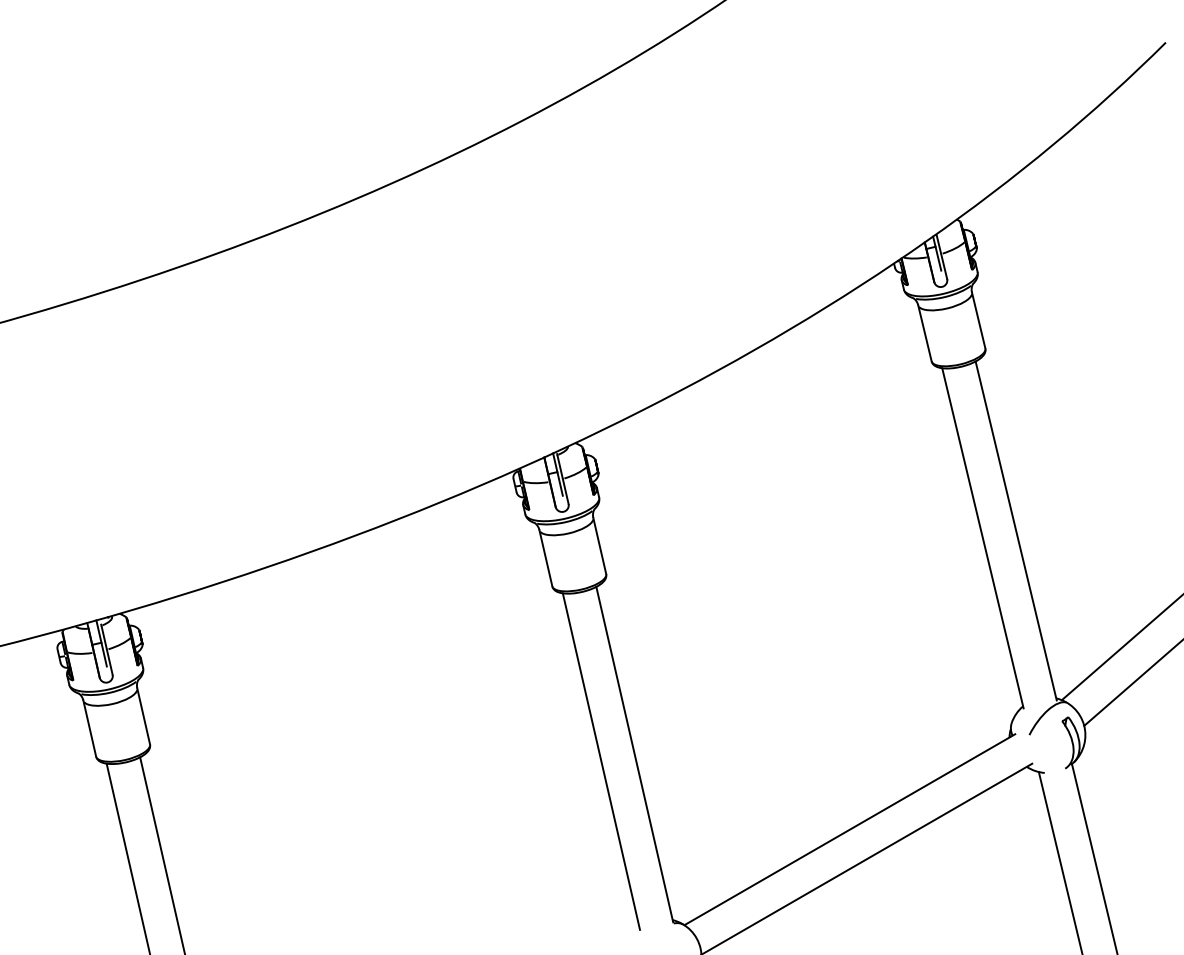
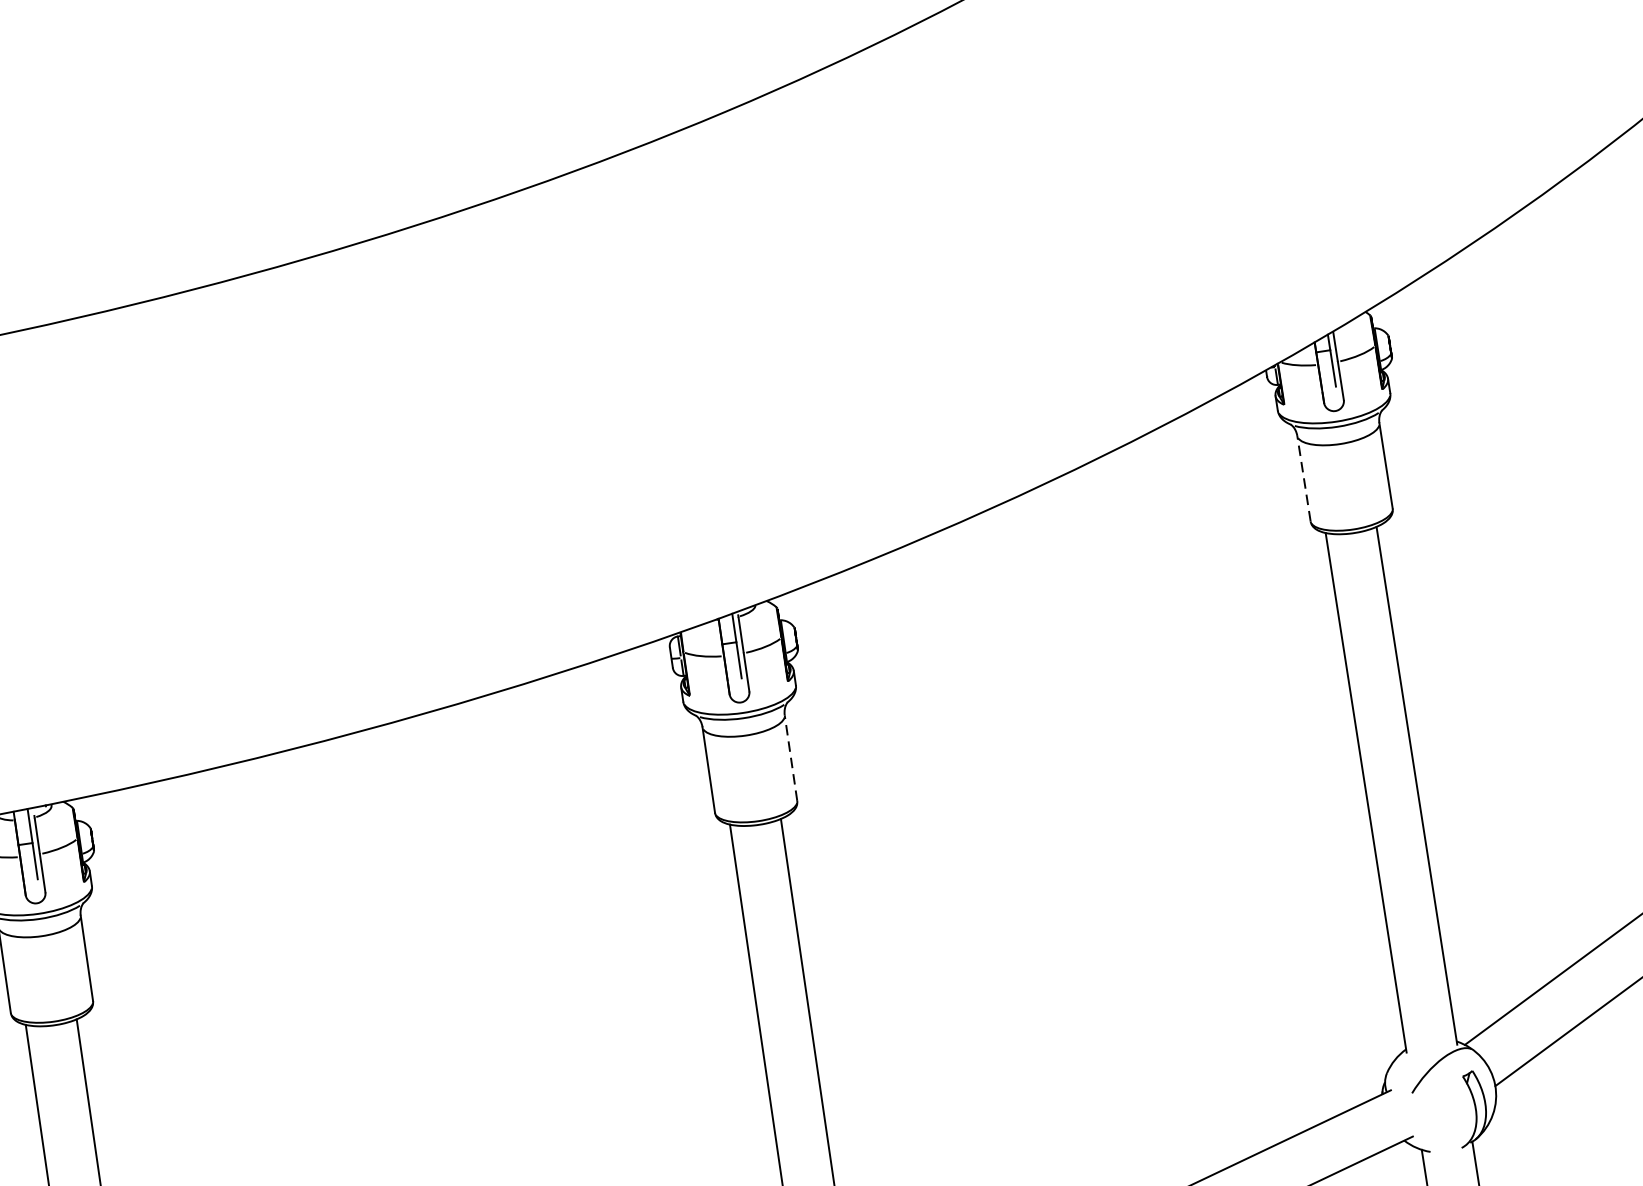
line: (924, 333) -> (1303, 478), solid -> dashed
line: (599, 545) -> (790, 757), solid -> dashed

